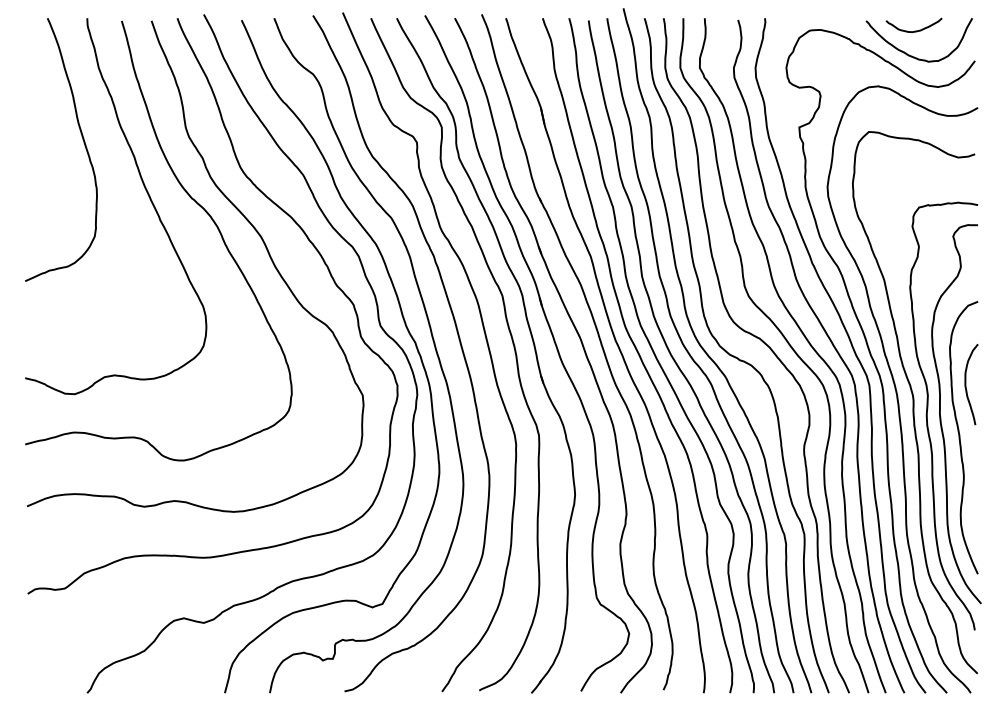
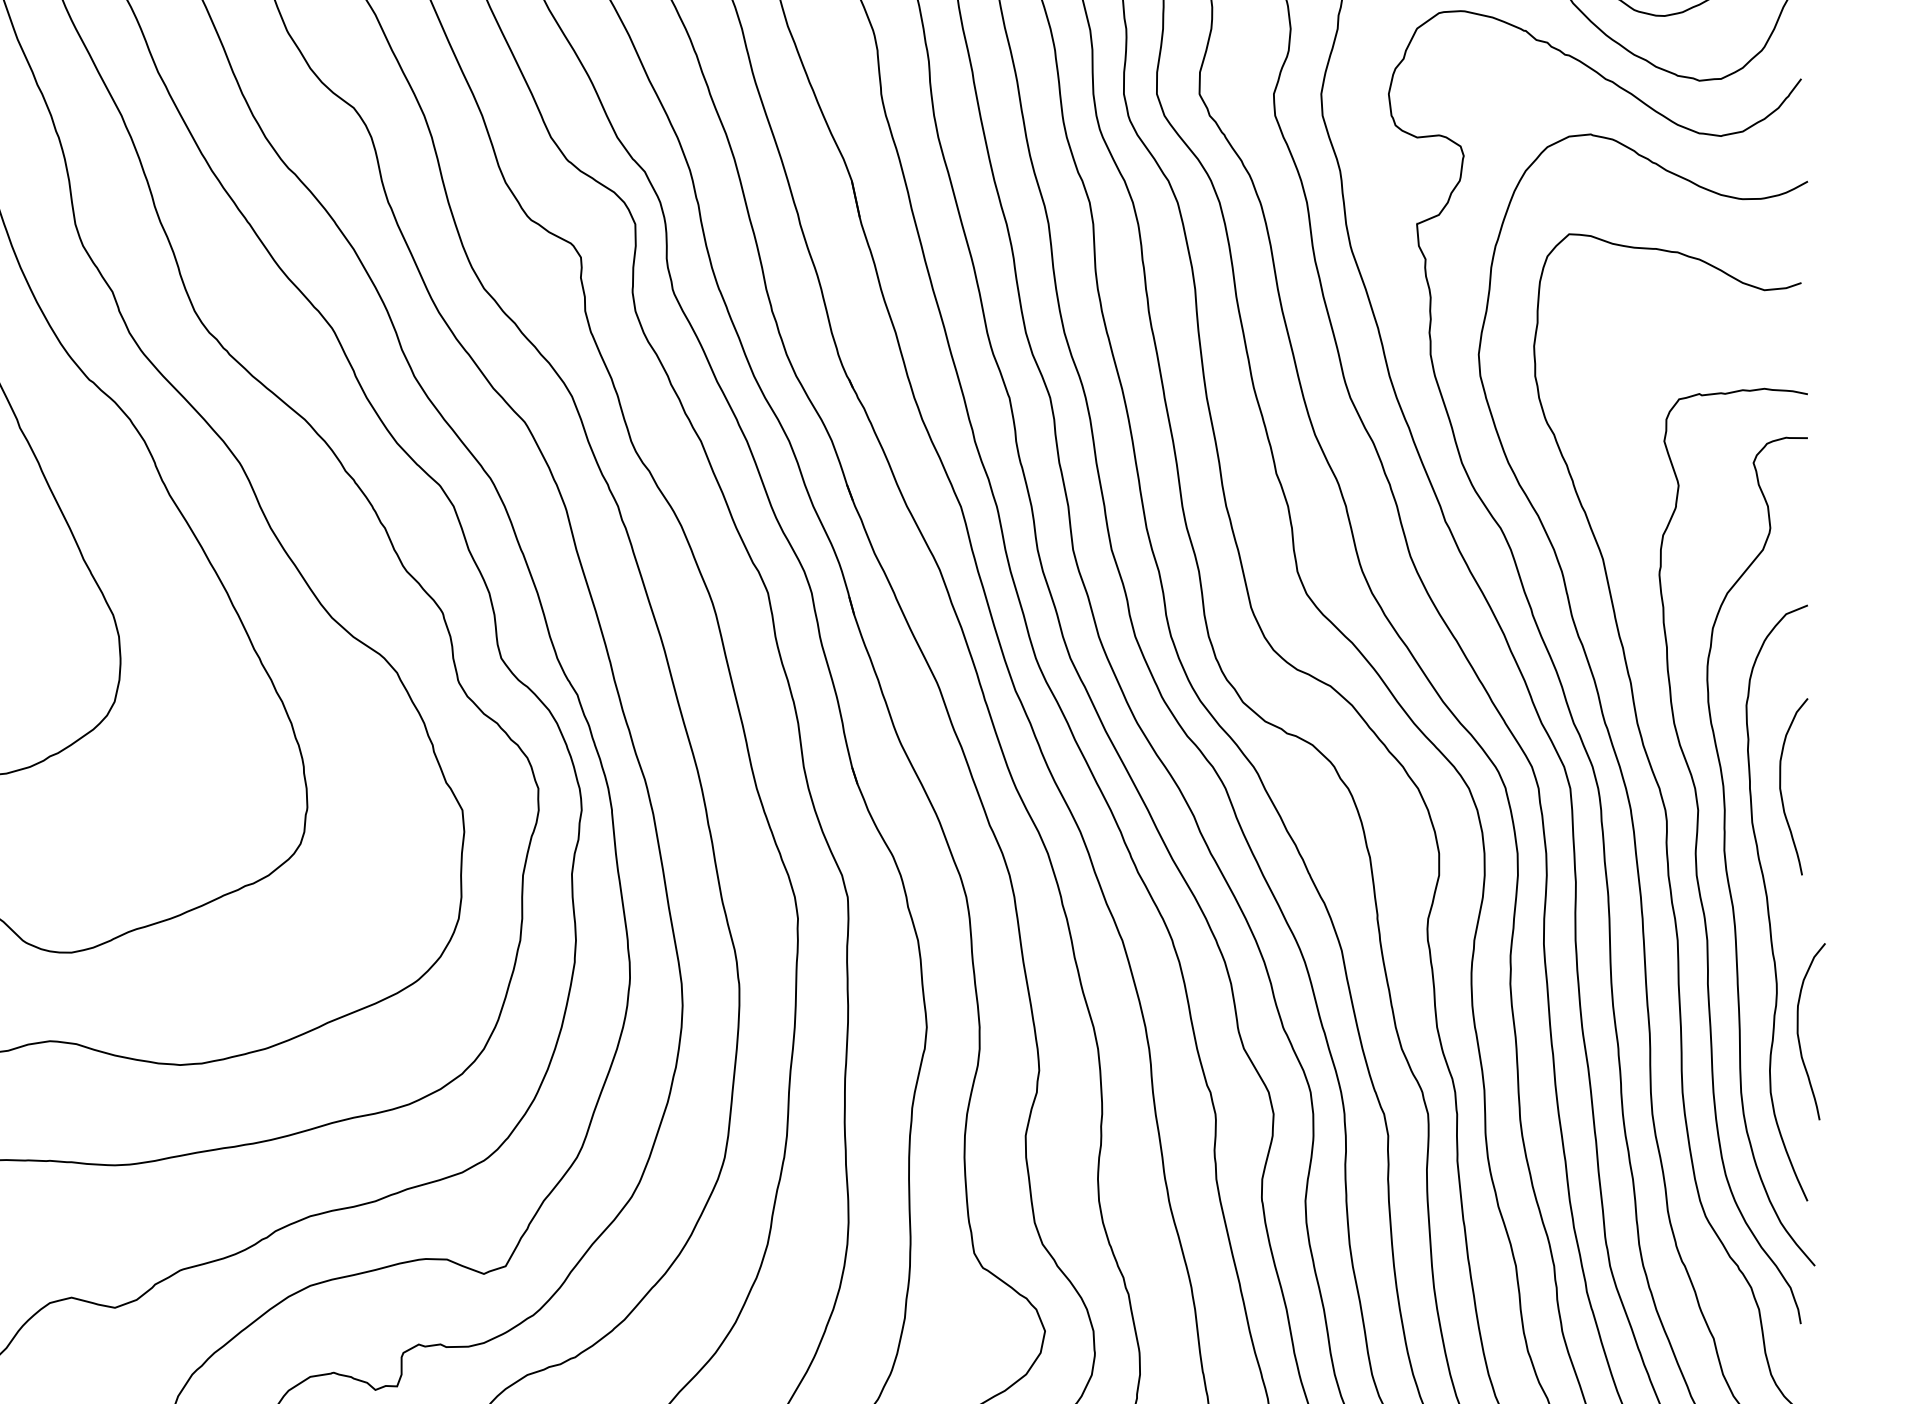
curve: (974, 496) -> (1800, 1031), added

